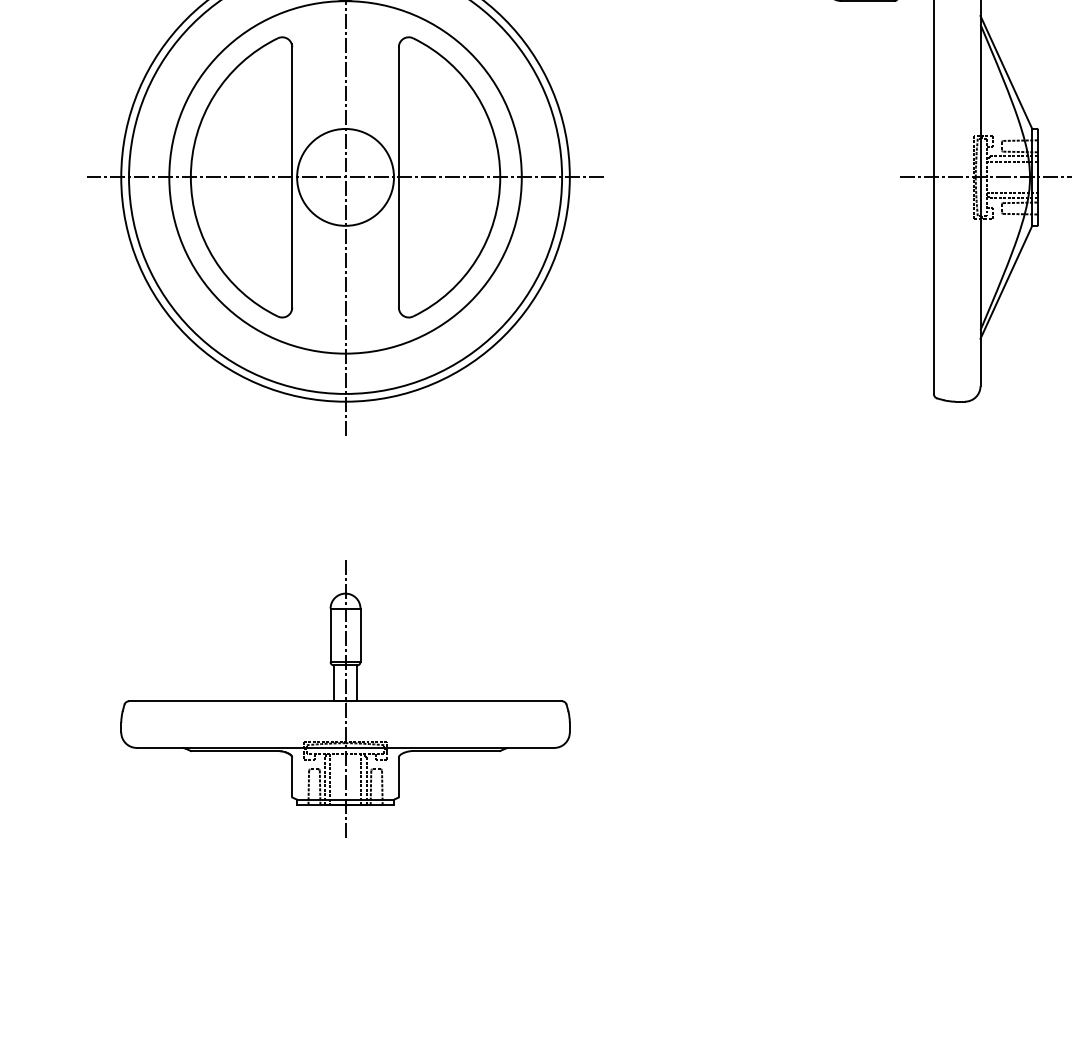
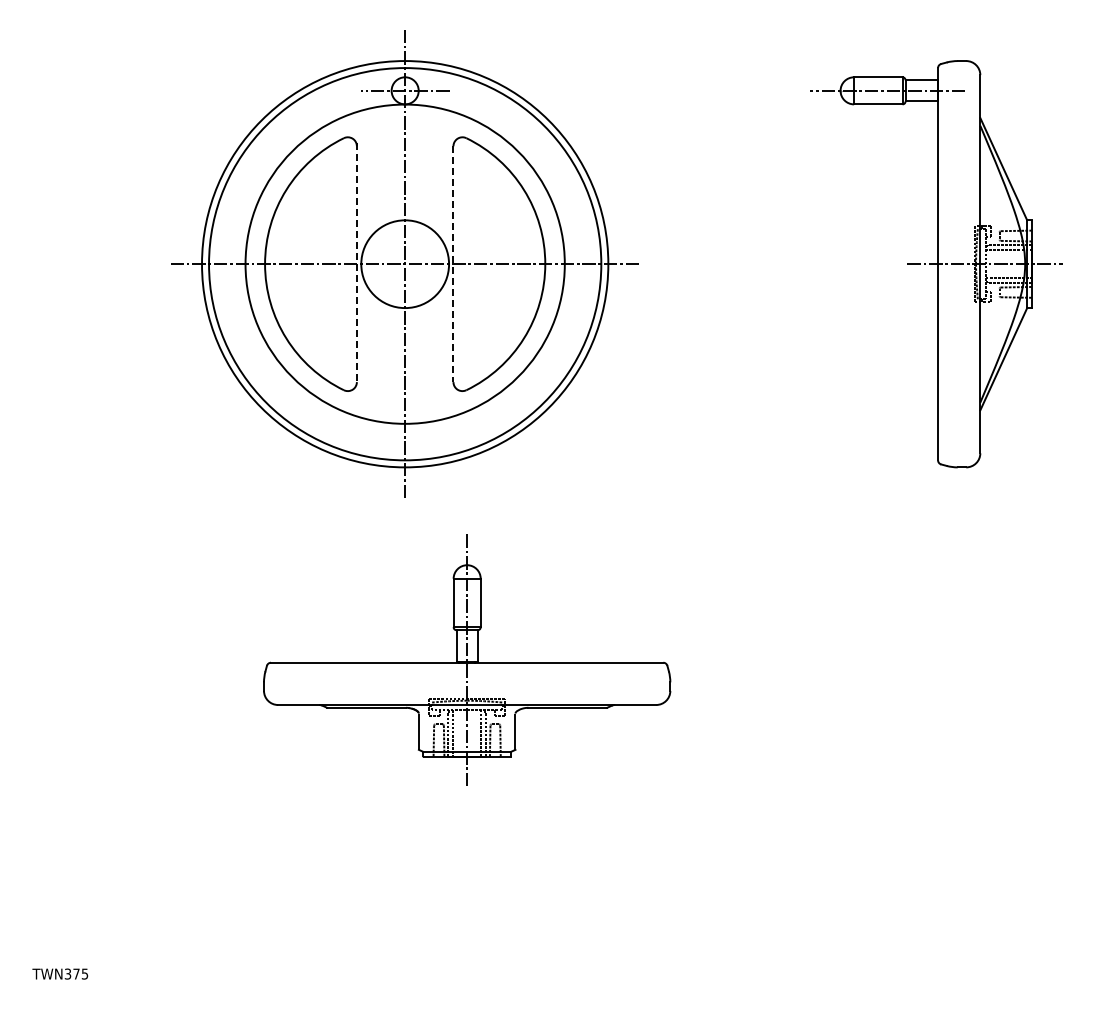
line: (291, 177) -> (356, 264), solid -> dashed
line: (398, 177) -> (453, 264), solid -> dashed
part: (345, 697) -> (467, 659), moved

